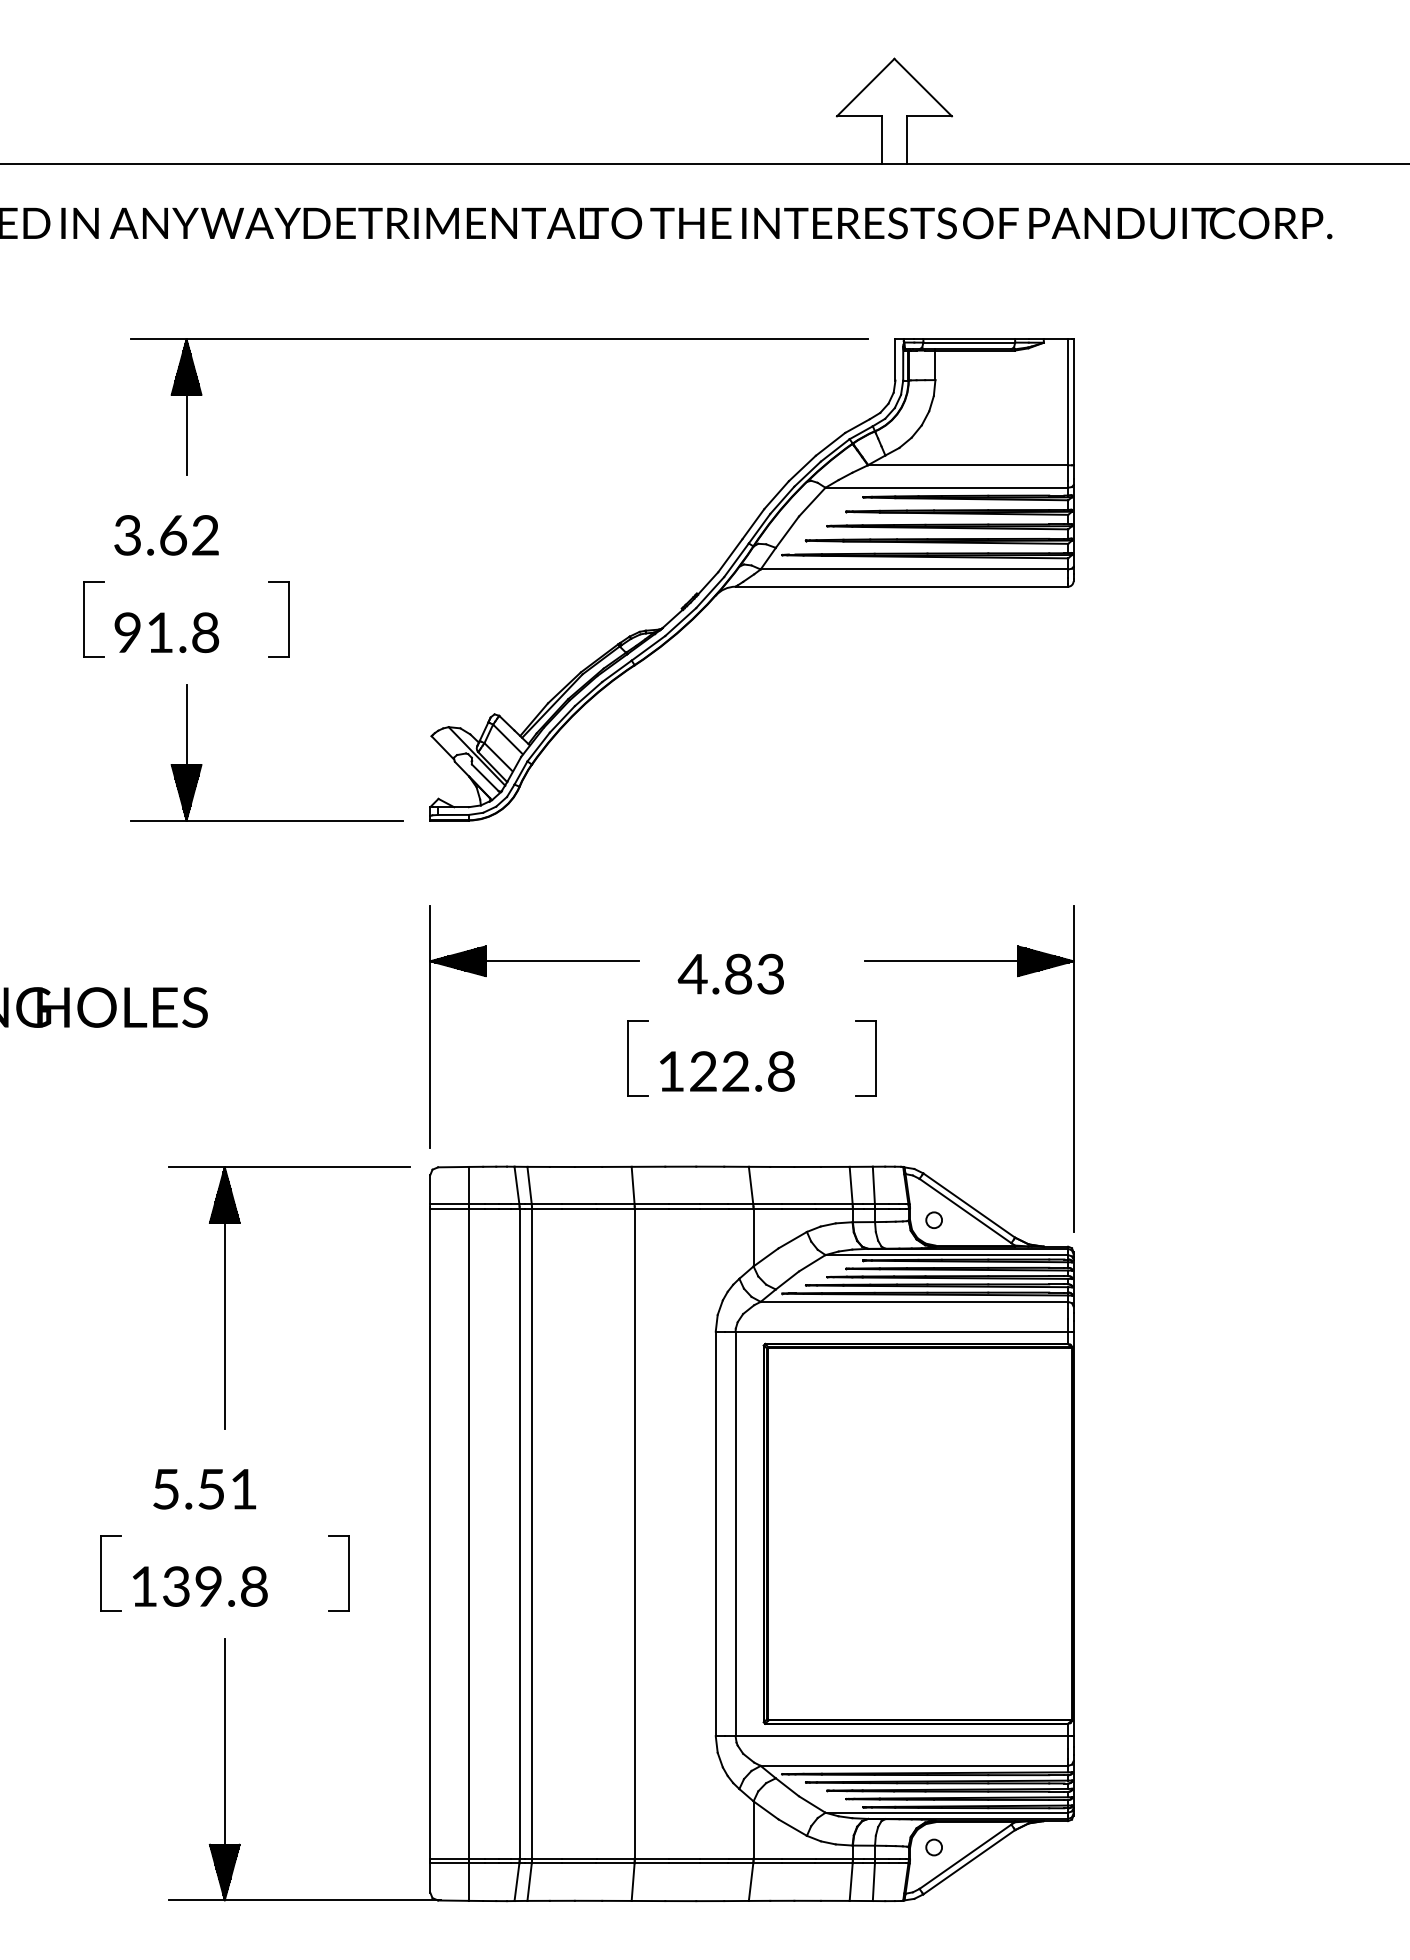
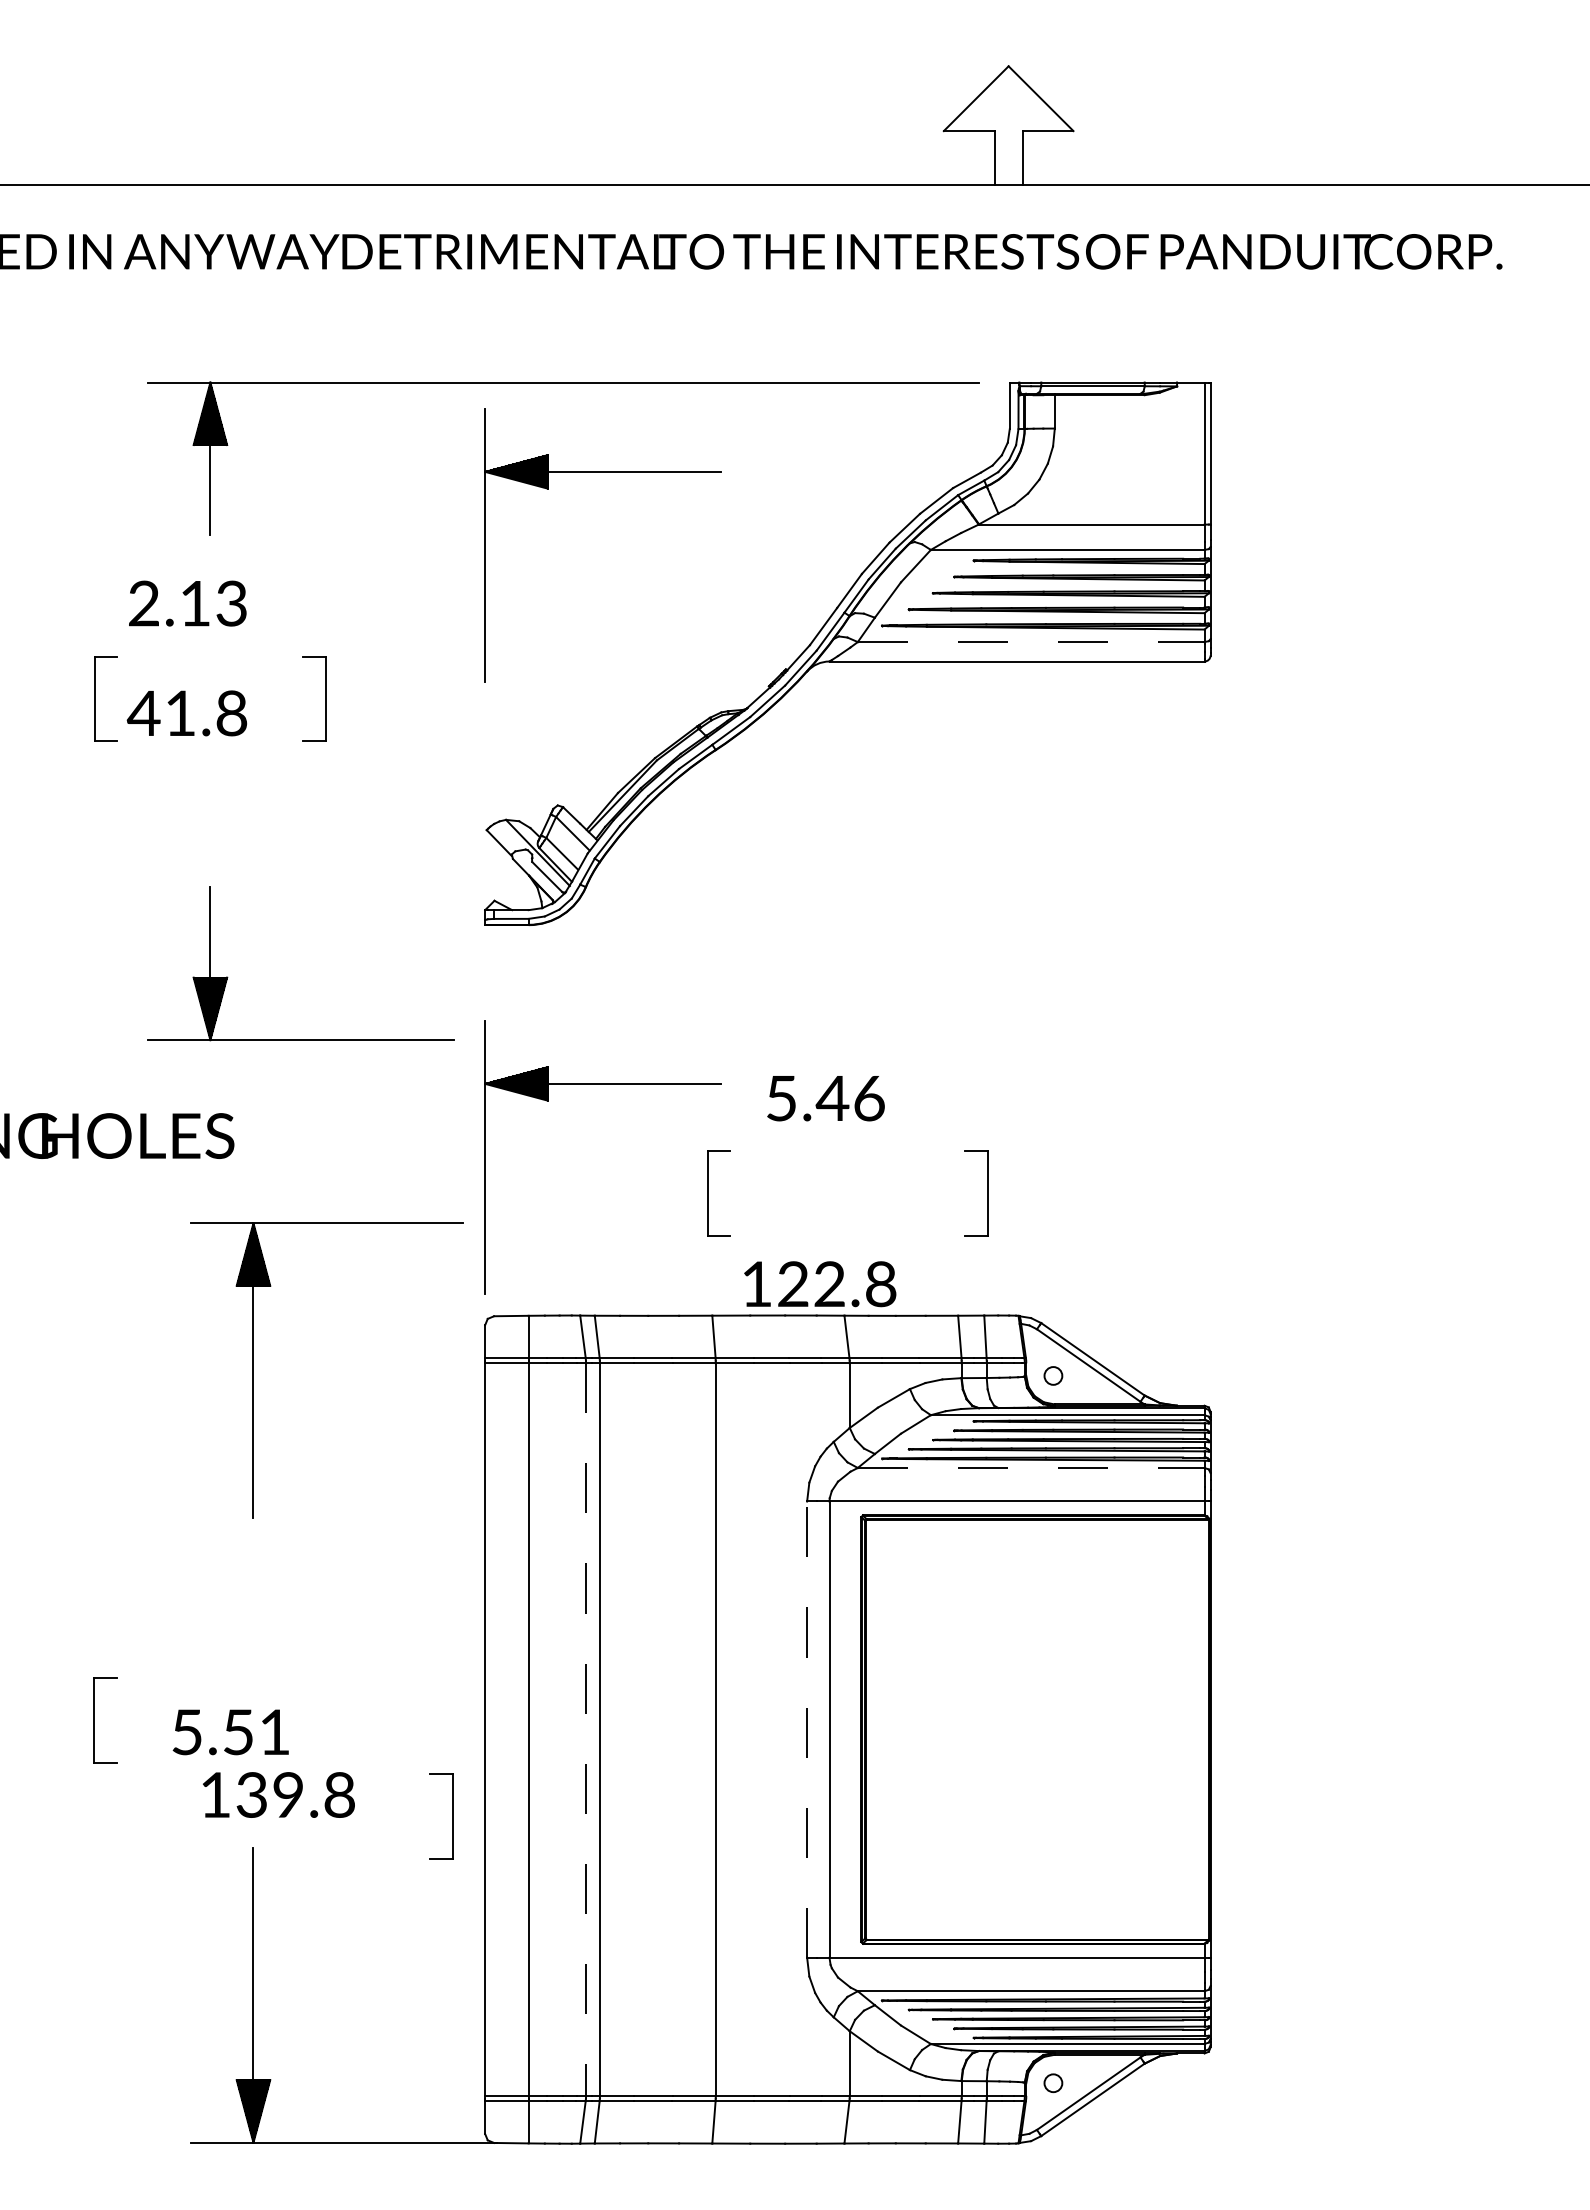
part: (534, 419) -> (602, 472), added
text: (166, 535) -> (187, 603), 3.62 -> 2.13
line: (914, 569) -> (1031, 642), solid -> dashed
text: (127, 631) -> (143, 712), 91.8 -> 41.8
part: (202, 764) -> (228, 977), moved
text: (731, 974) -> (824, 1098), 4.83 -> 5.46
part: (1017, 976) -> (1147, 1101), removed
text: (727, 1071) -> (820, 1284), moved
part: (224, 1297) -> (253, 1370), moved
line: (914, 1301) -> (1031, 1467), solid -> dashed
text: (204, 1489) -> (230, 1732), moved
line: (716, 1533) -> (807, 1729), solid -> dashed
line: (520, 1534) -> (586, 1730), solid -> dashed
part: (100, 1573) -> (94, 1720), moved
part: (348, 1573) -> (452, 1816), moved
text: (199, 1586) -> (278, 1794), moved

